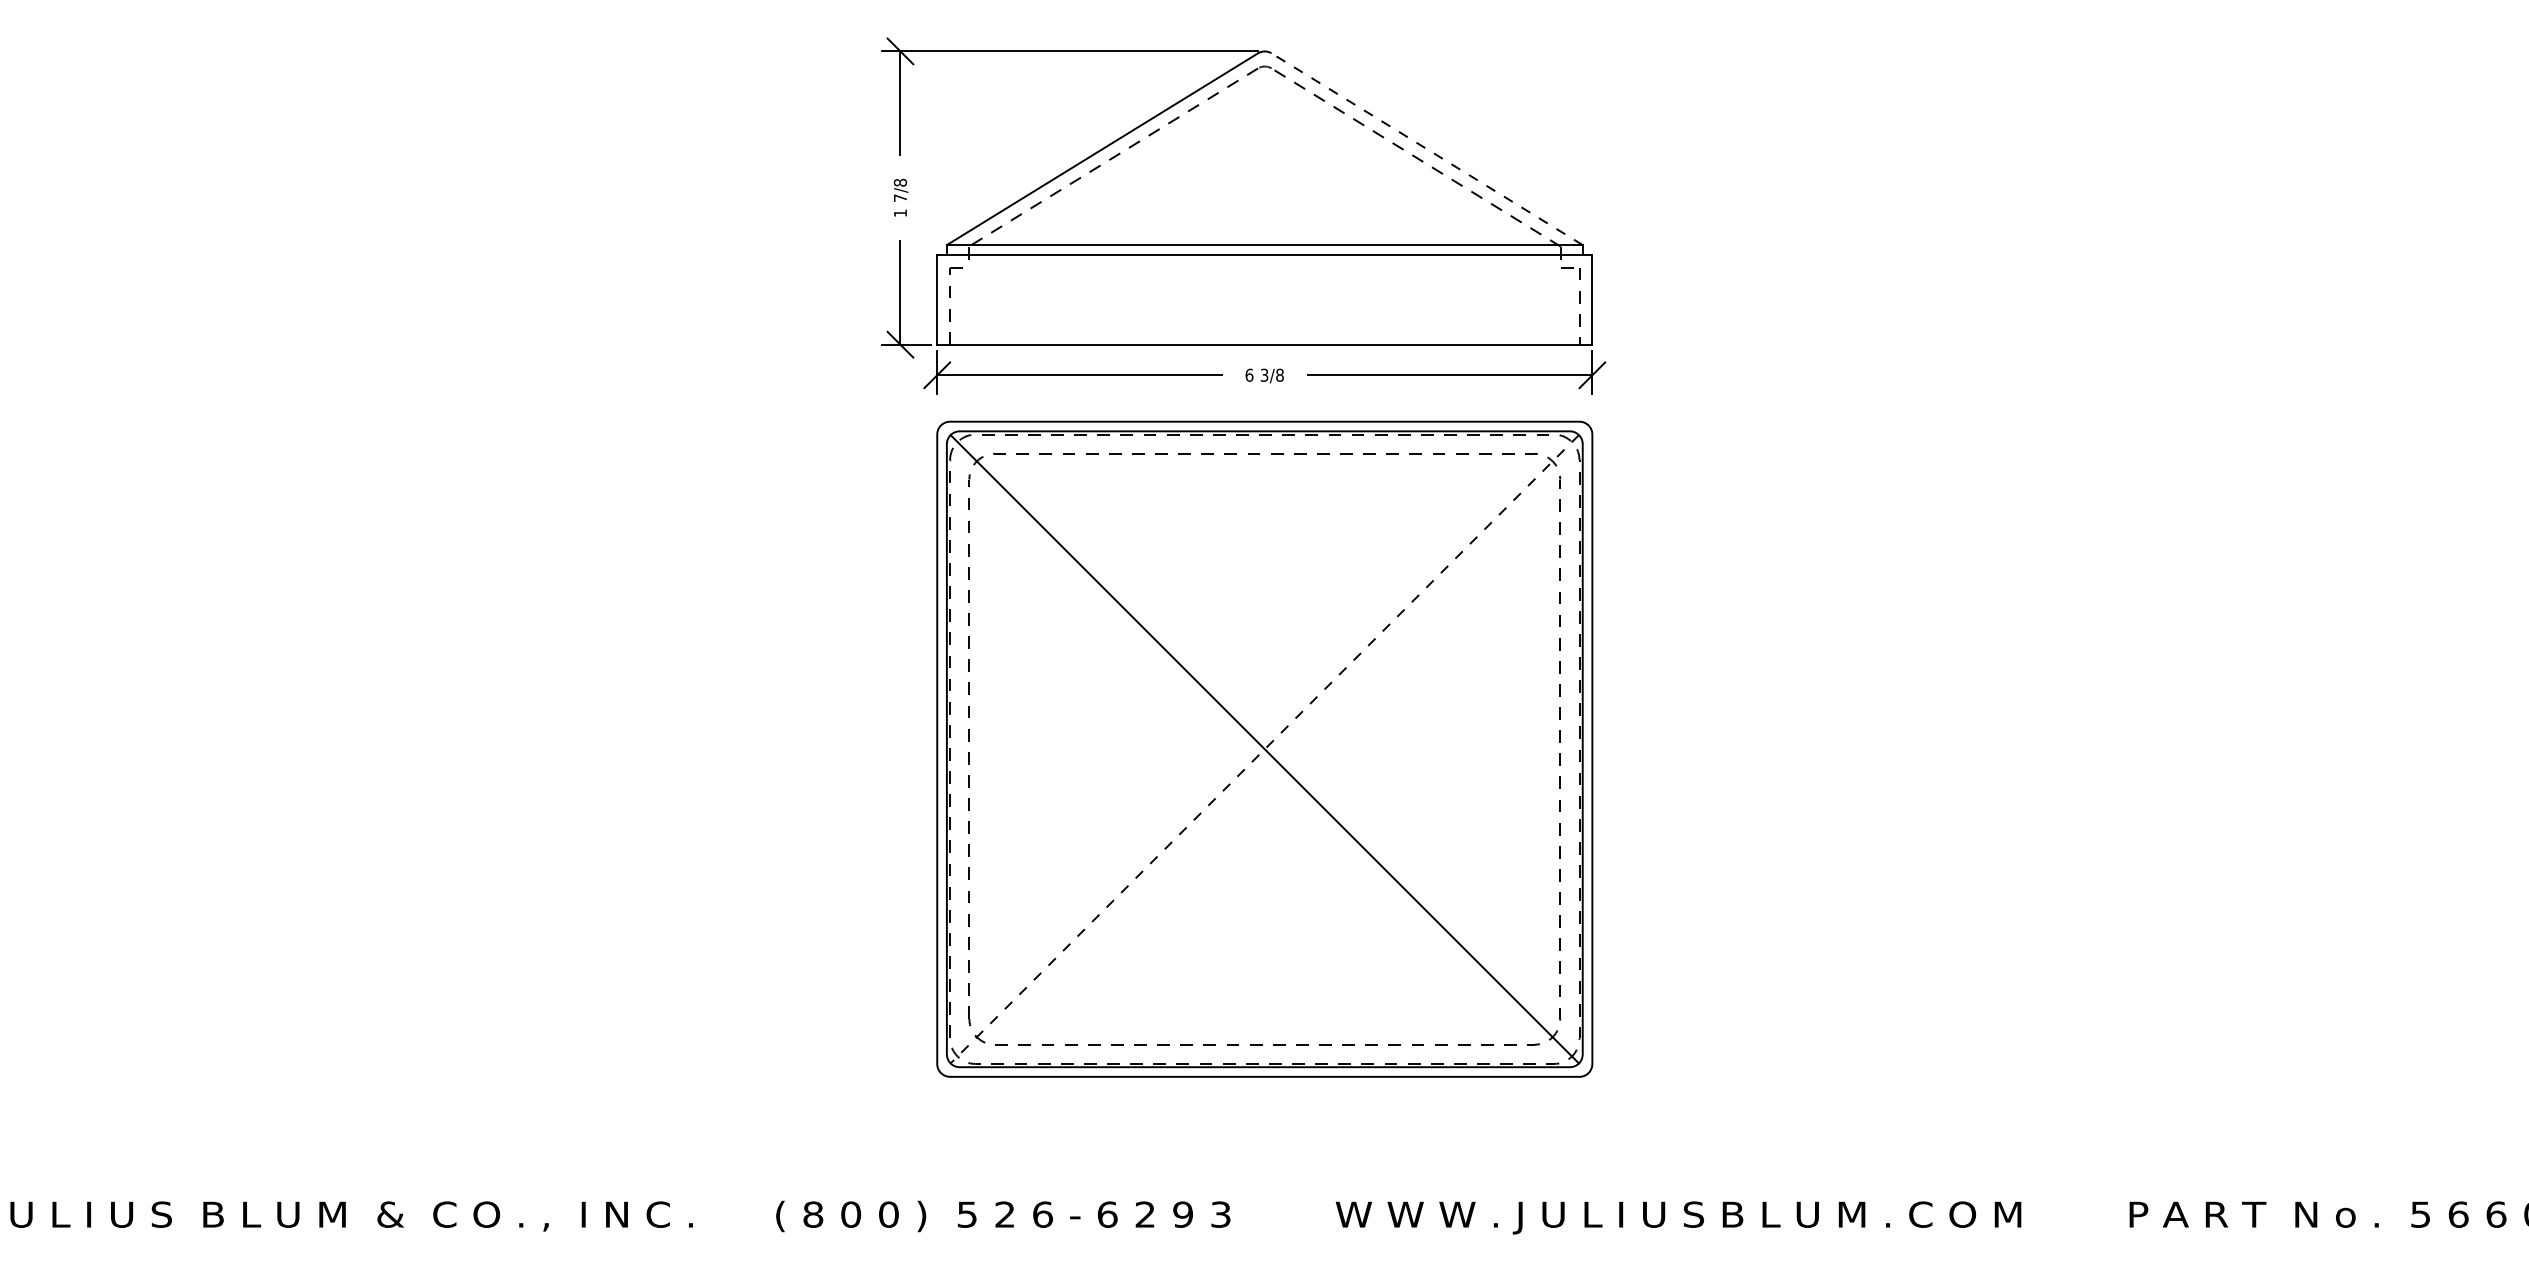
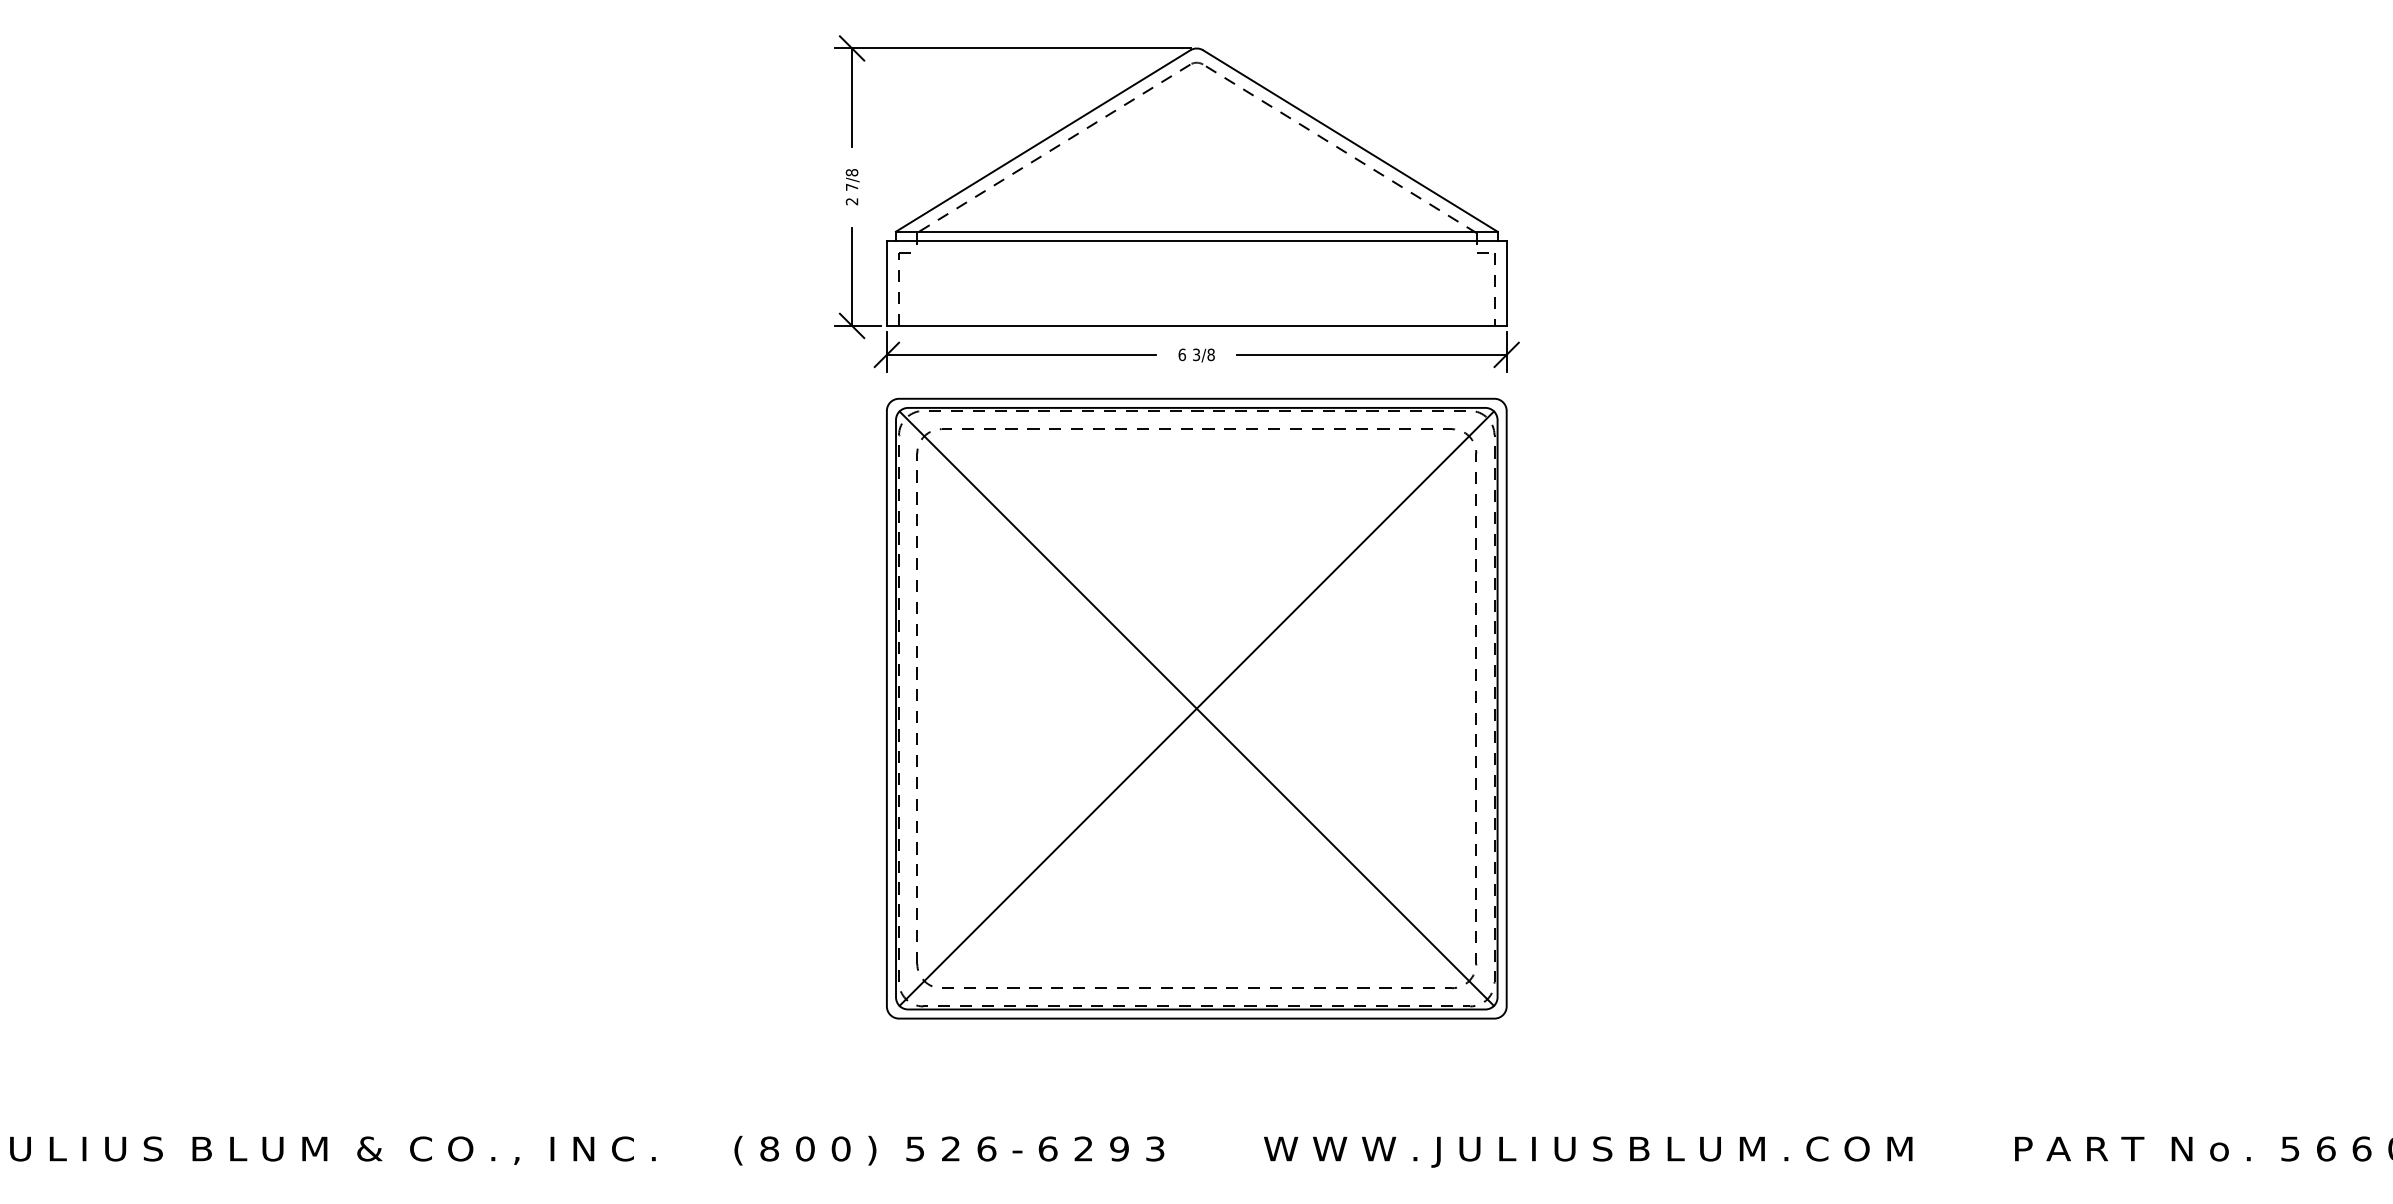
line: (1427, 148) -> (1350, 140), dashed -> solid
text: (899, 213) -> (851, 201), 1 -> 2
line: (1264, 750) -> (1196, 709), dashed -> solid

